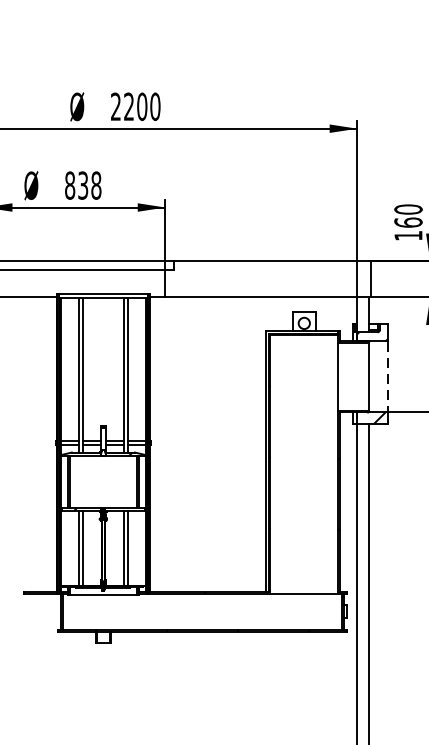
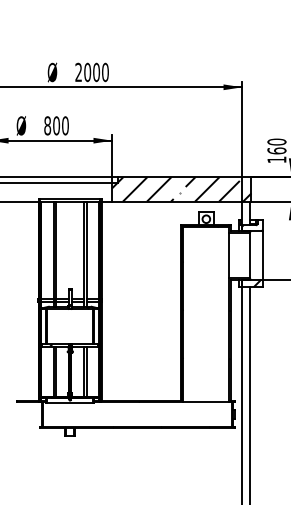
text: (128, 106) -> (87, 72), 2200 -> 2000
text: (89, 185) -> (60, 125), 838 -> 800
hatch: (267, 279) -> (181, 189), added
line: (387, 376) -> (262, 255), dashed -> solid

